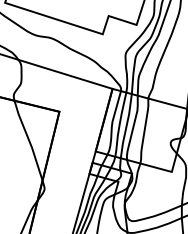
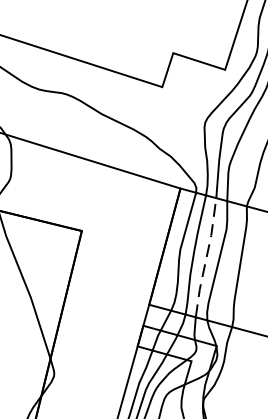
line: (126, 125) -> (206, 256), solid -> dashed

